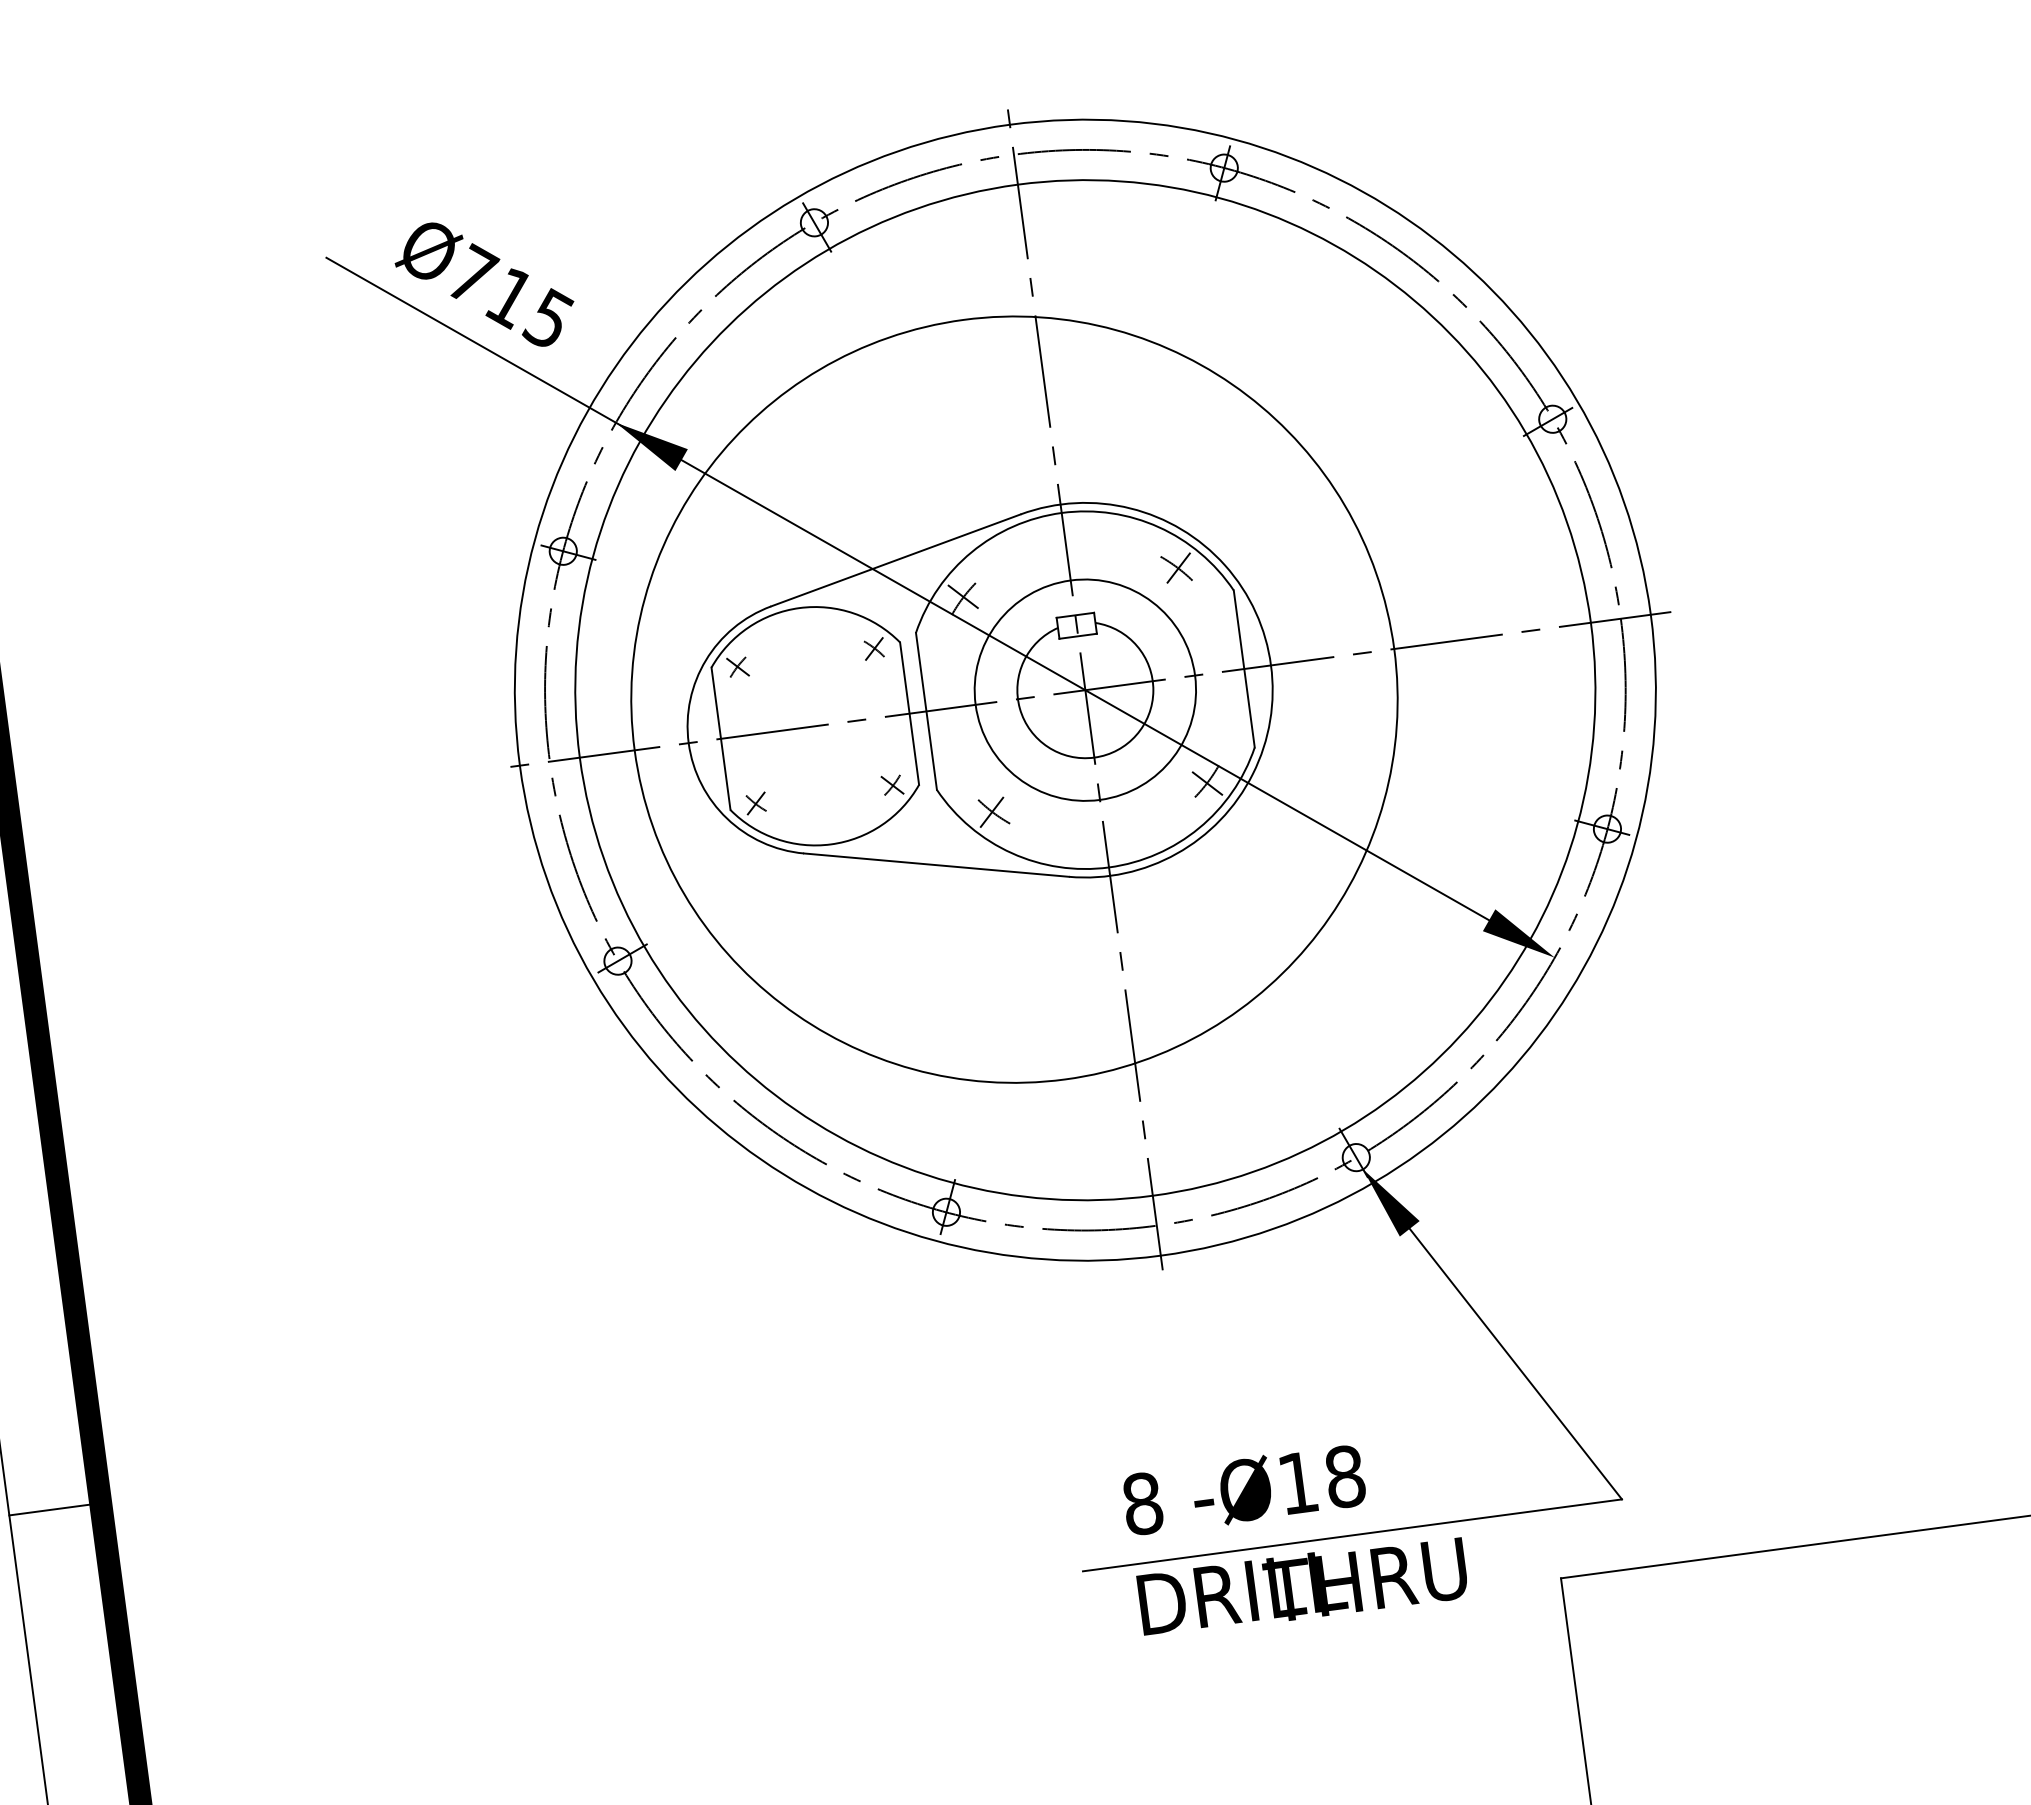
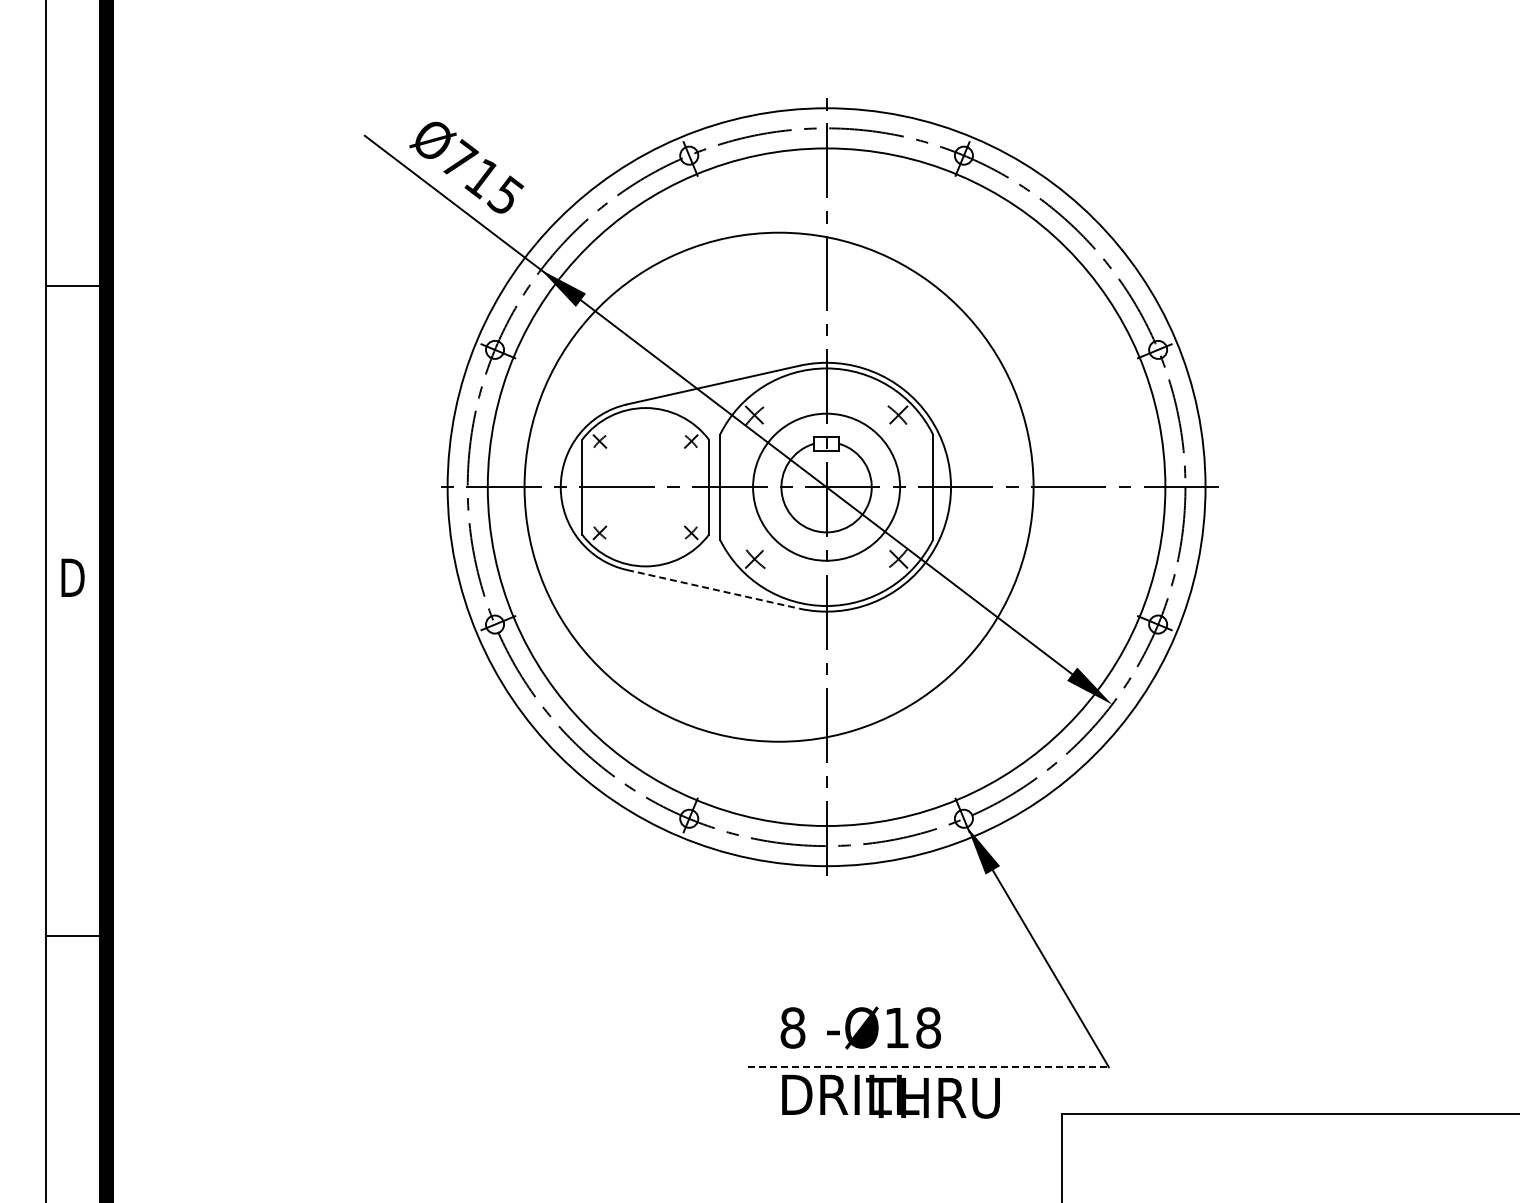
line: (936, 865) -> (713, 589), solid -> dashed
line: (1352, 1535) -> (928, 1067), solid -> dashed

